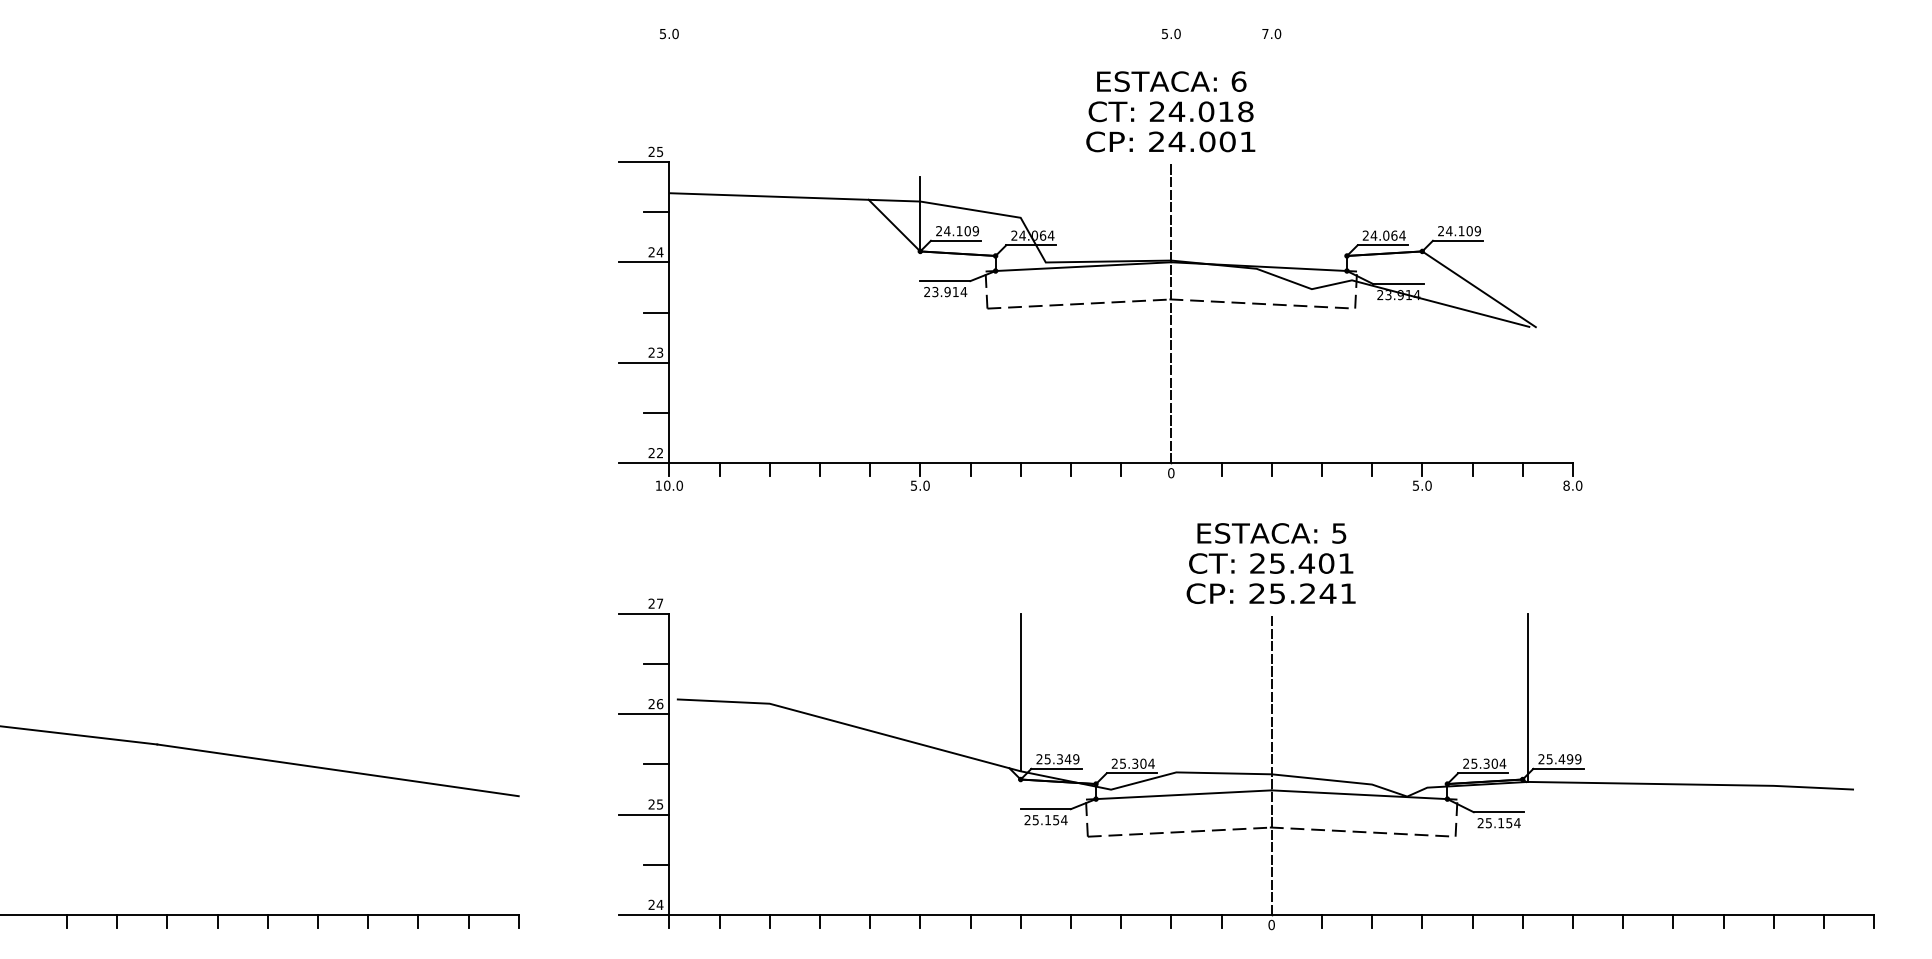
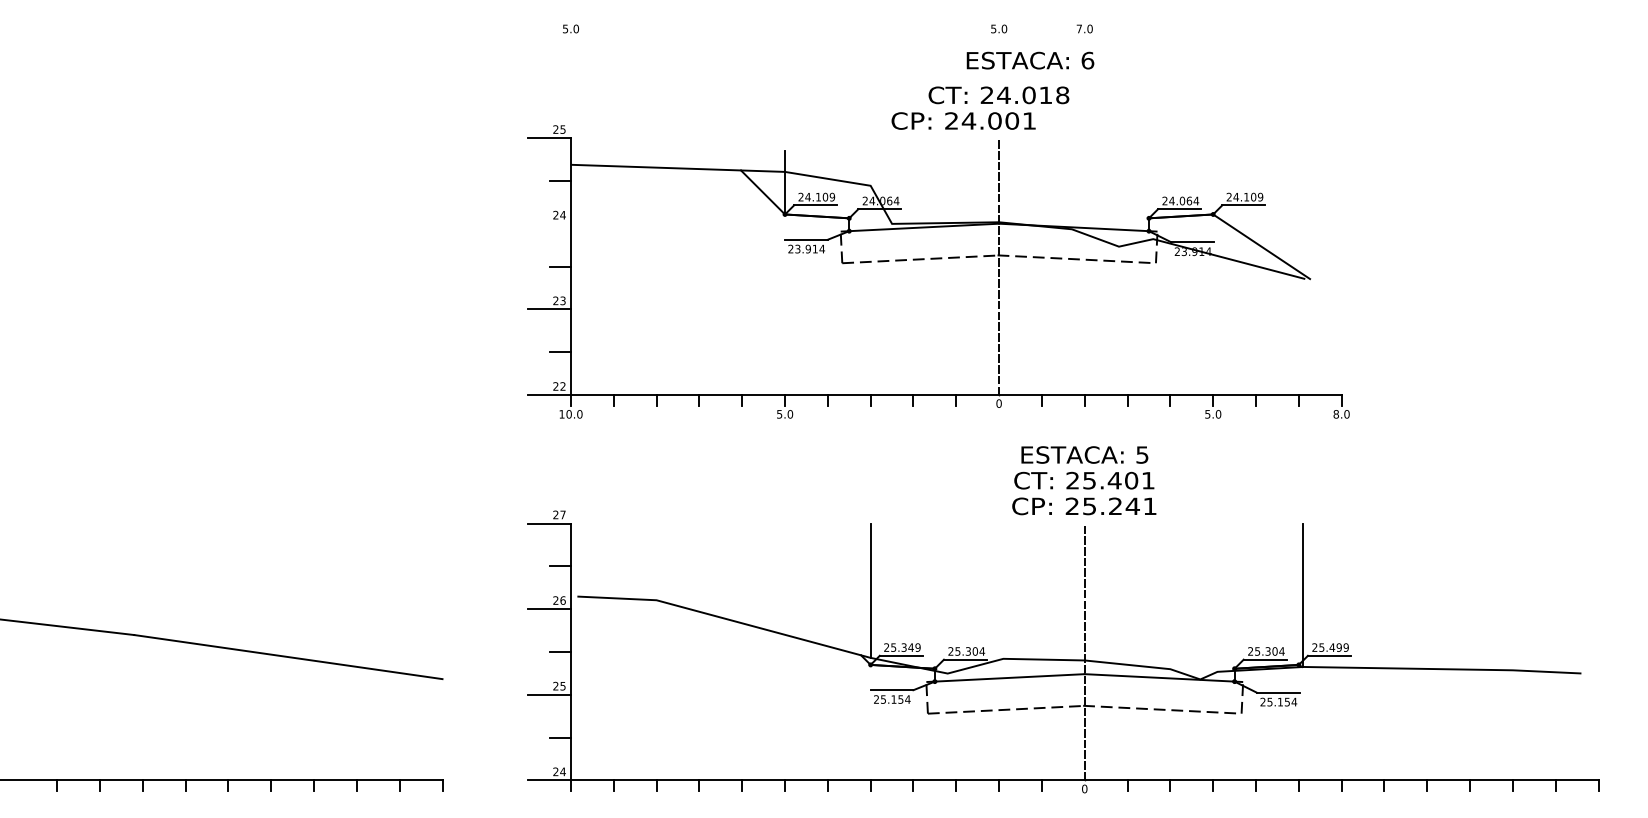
text: (1171, 81) -> (1030, 60), moved
text: (1170, 141) -> (963, 120), moved
line: (644, 262) -> (549, 223), removed

